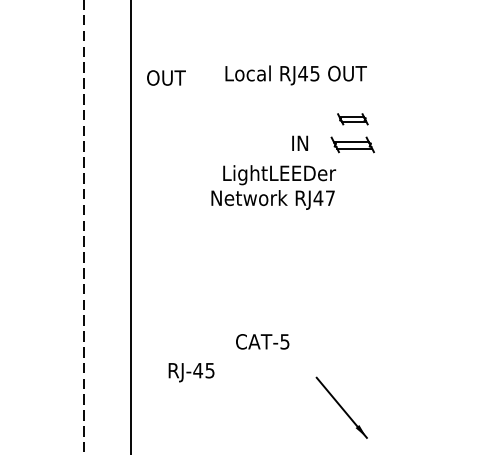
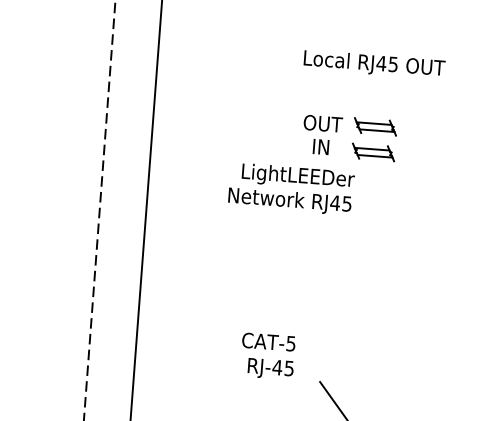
text: (295, 75) -> (373, 64), moved
text: (166, 77) -> (323, 123), moved
part: (352, 119) -> (375, 127), size x1.43
text: (330, 198) -> (347, 204), RJ47 -> RJ45
text: (191, 372) -> (270, 368), moved

